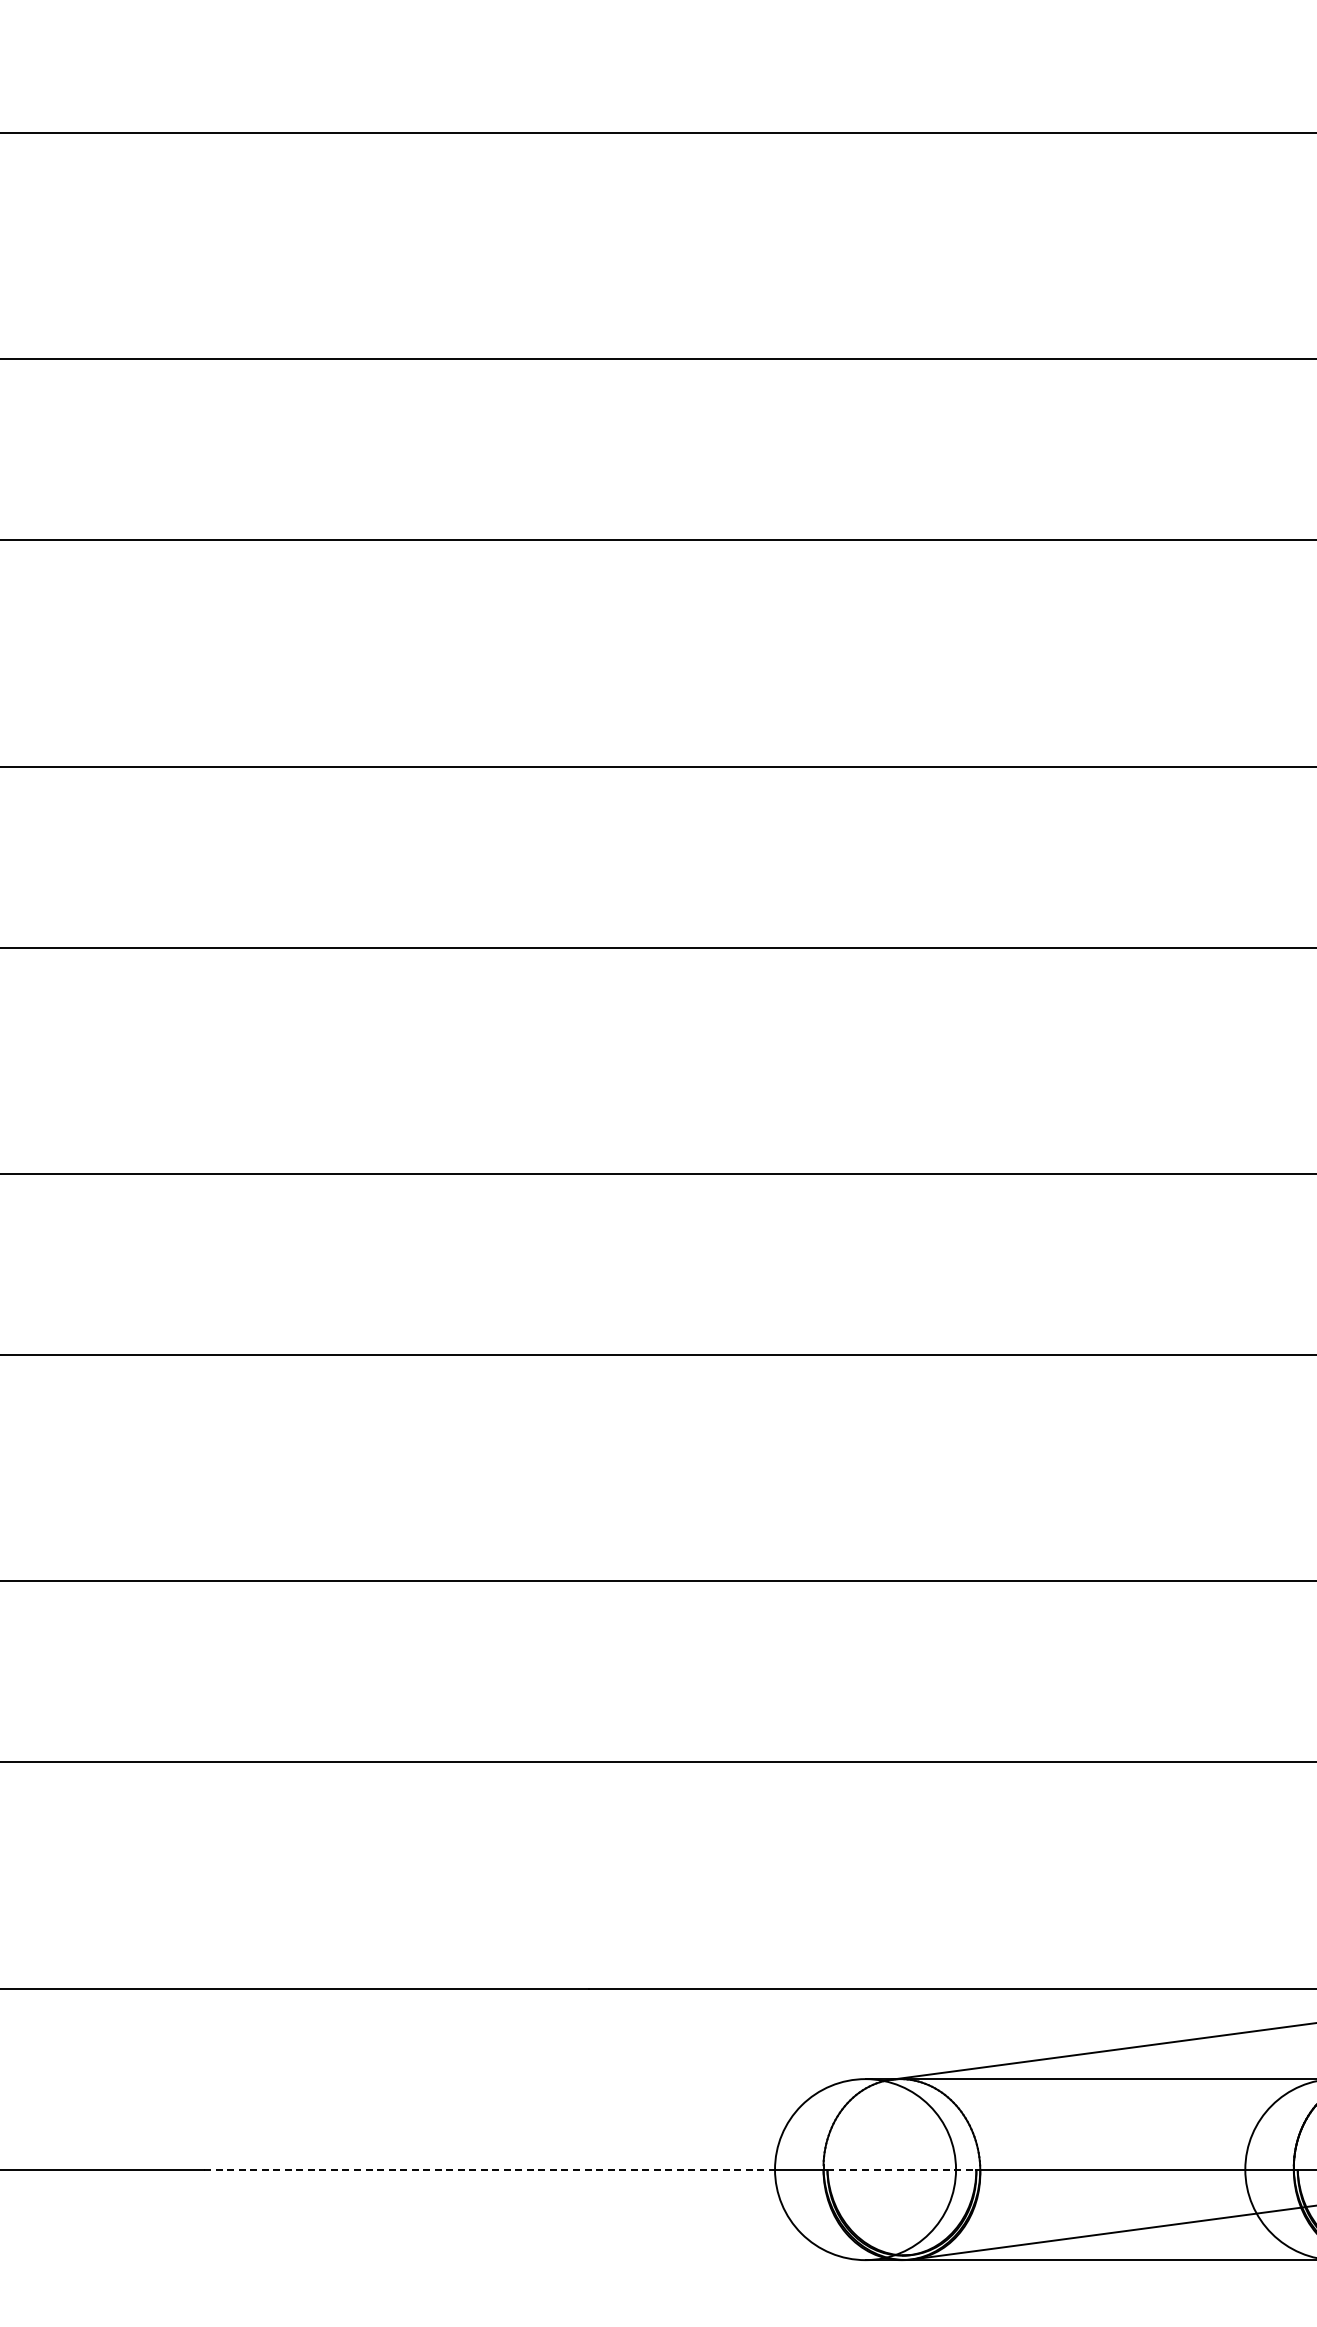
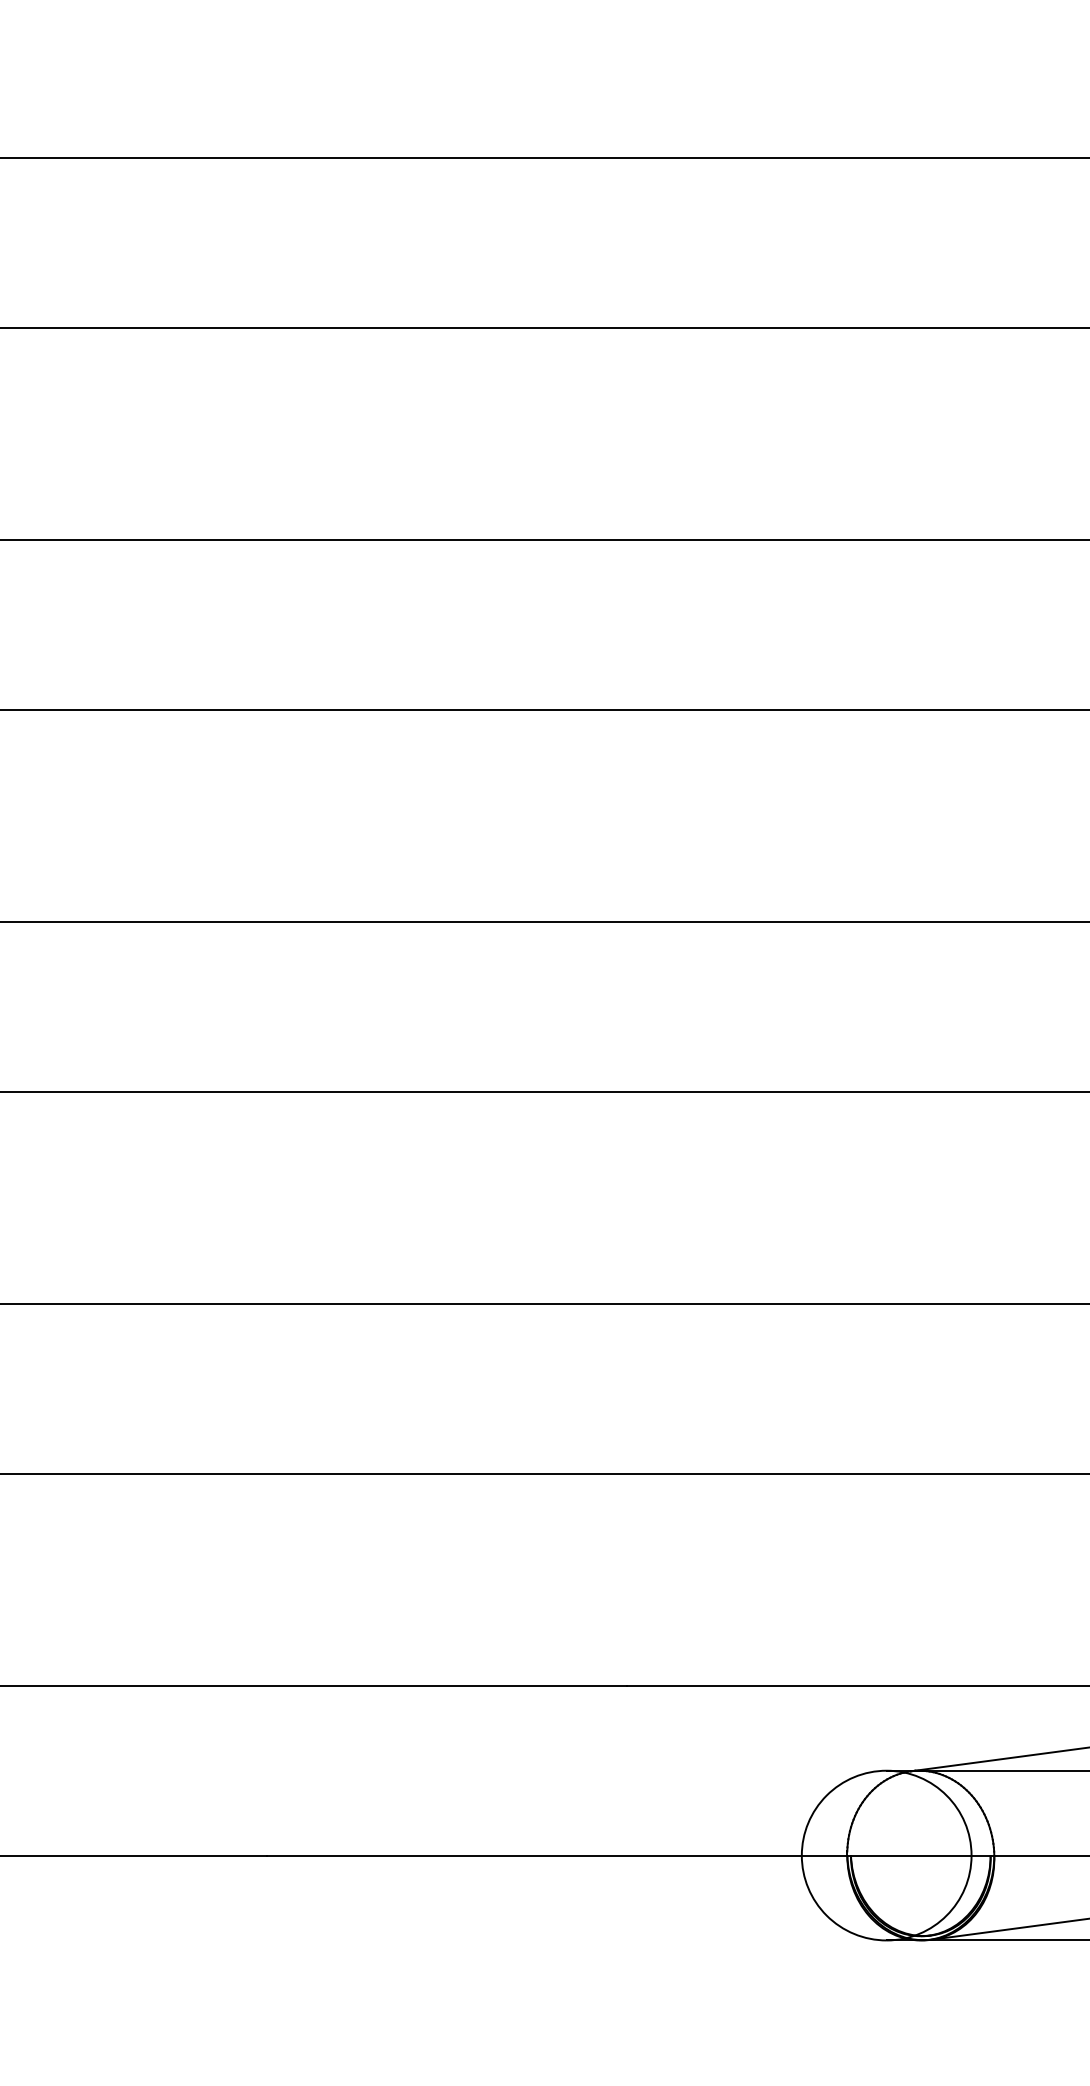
line: (490, 2169) -> (535, 1855), dashed -> solid
line: (902, 2169) -> (921, 1855), dashed -> solid

